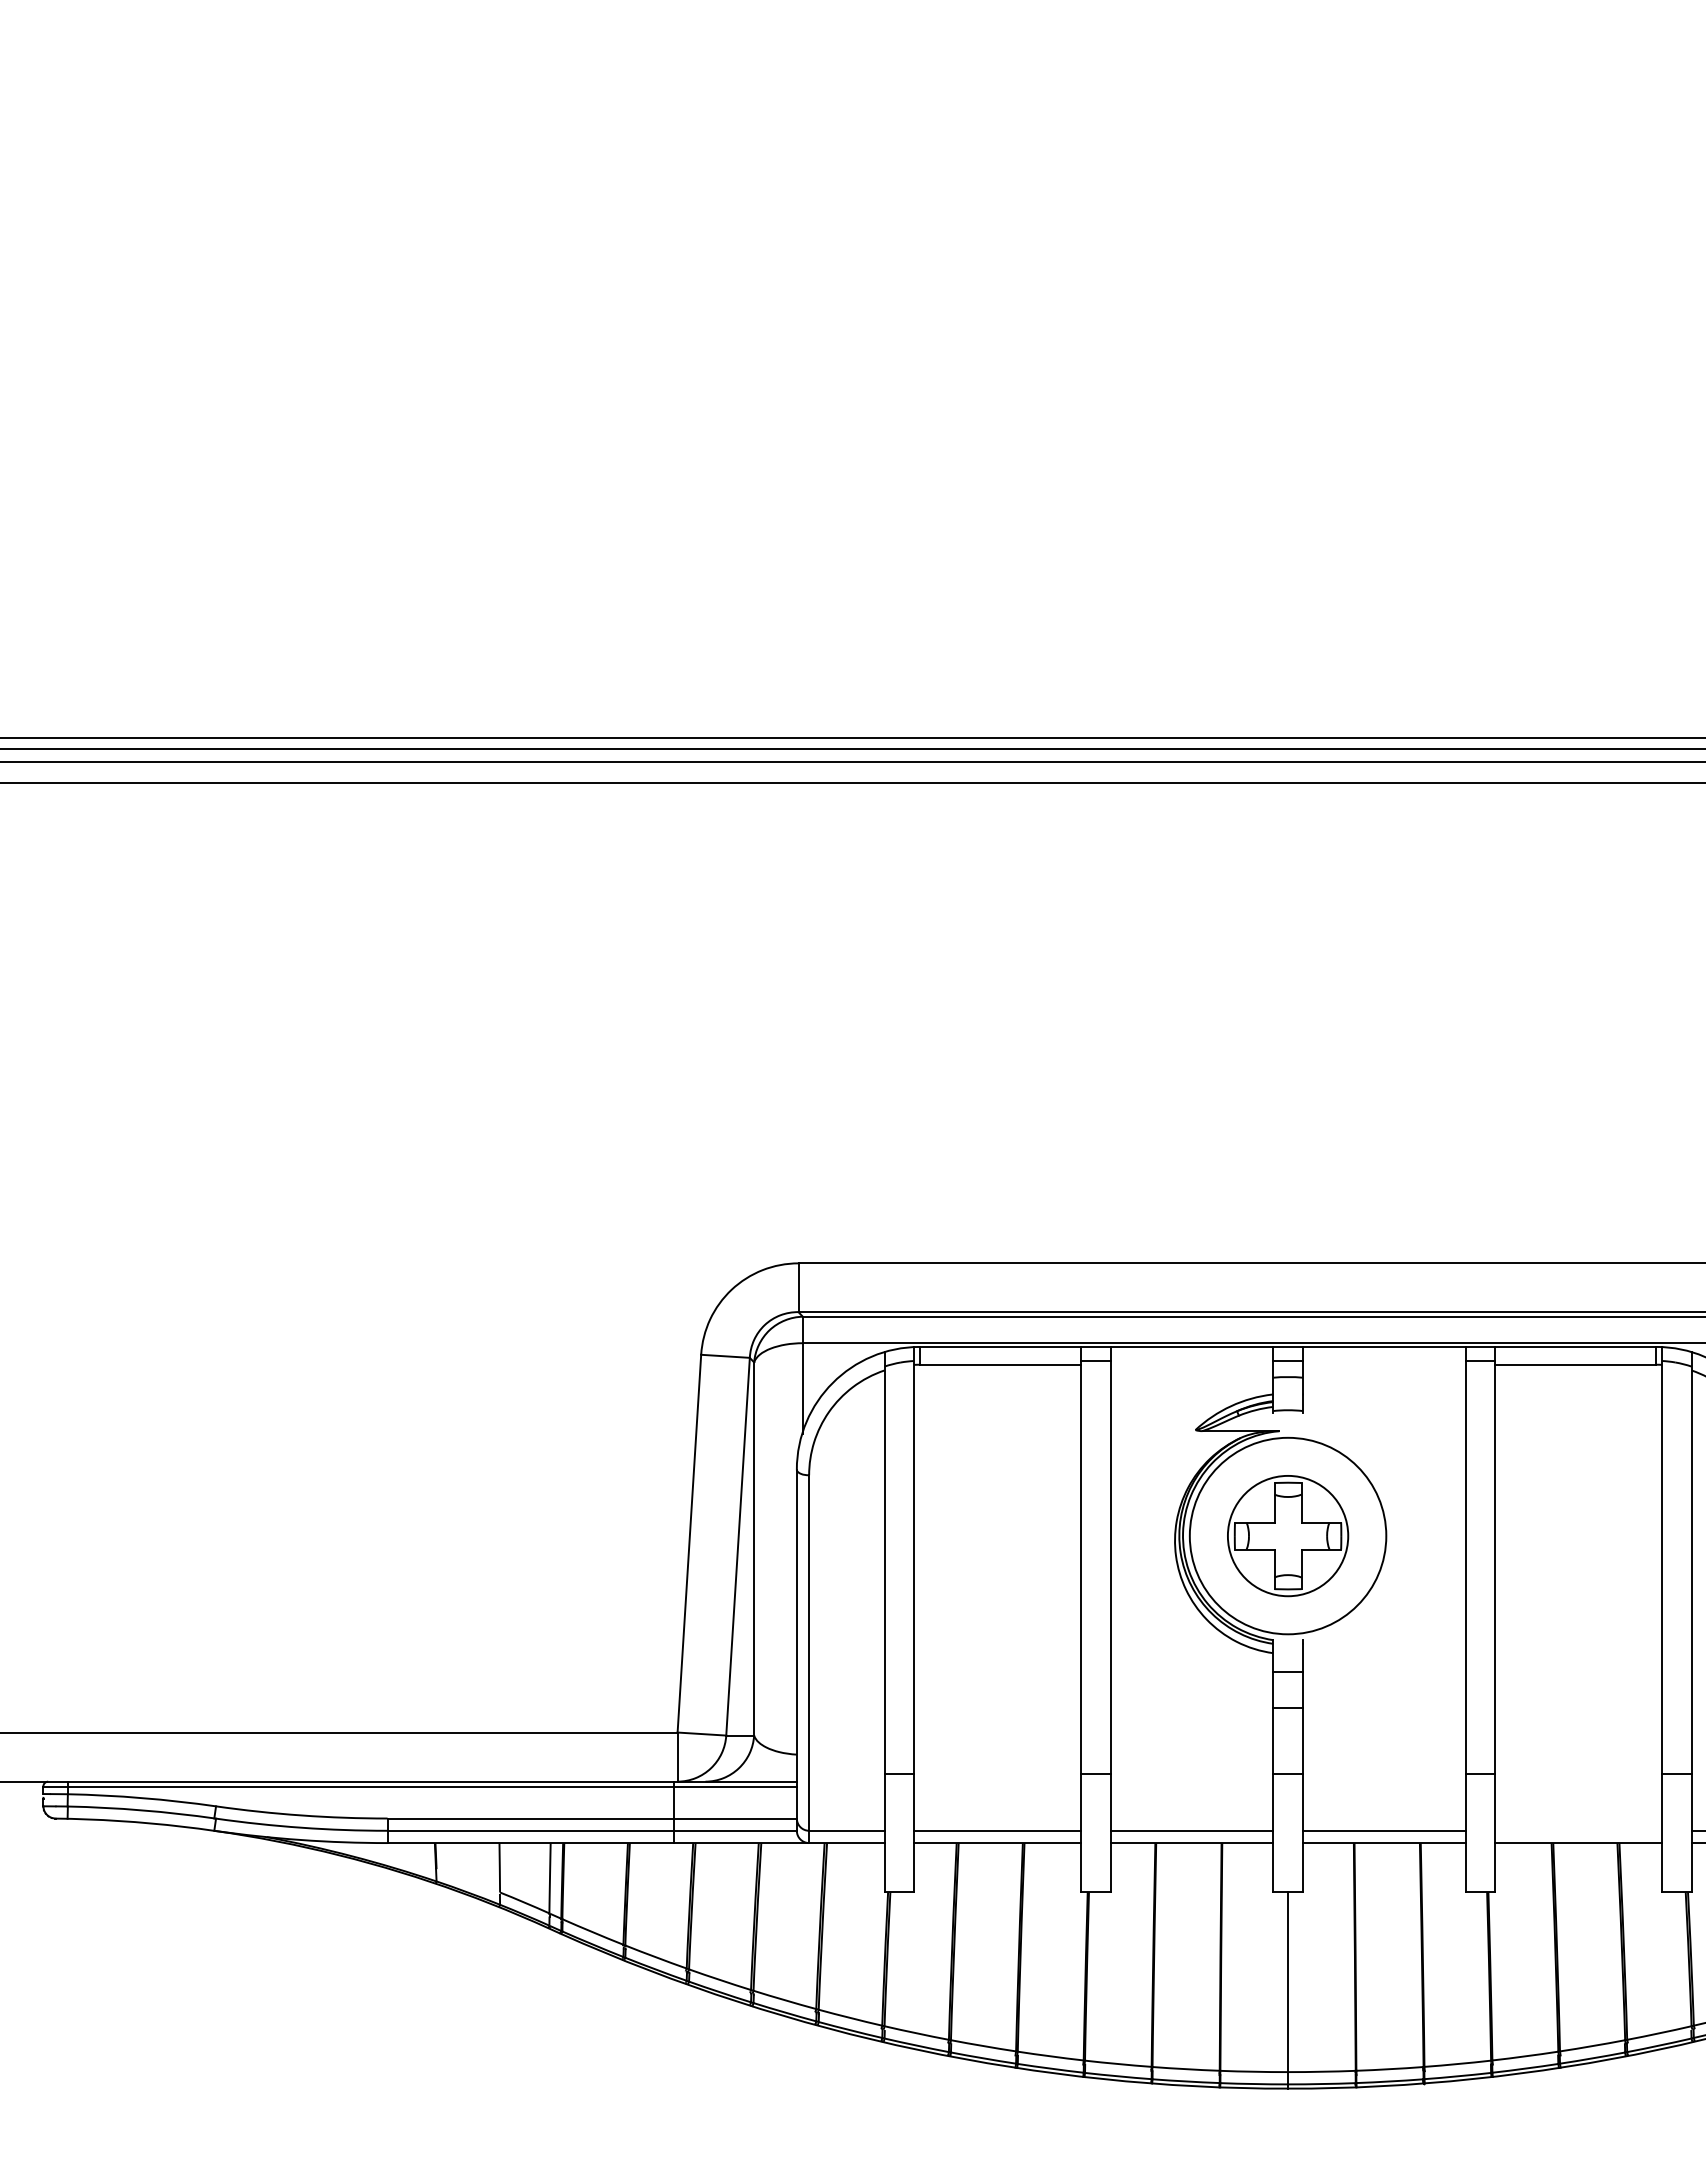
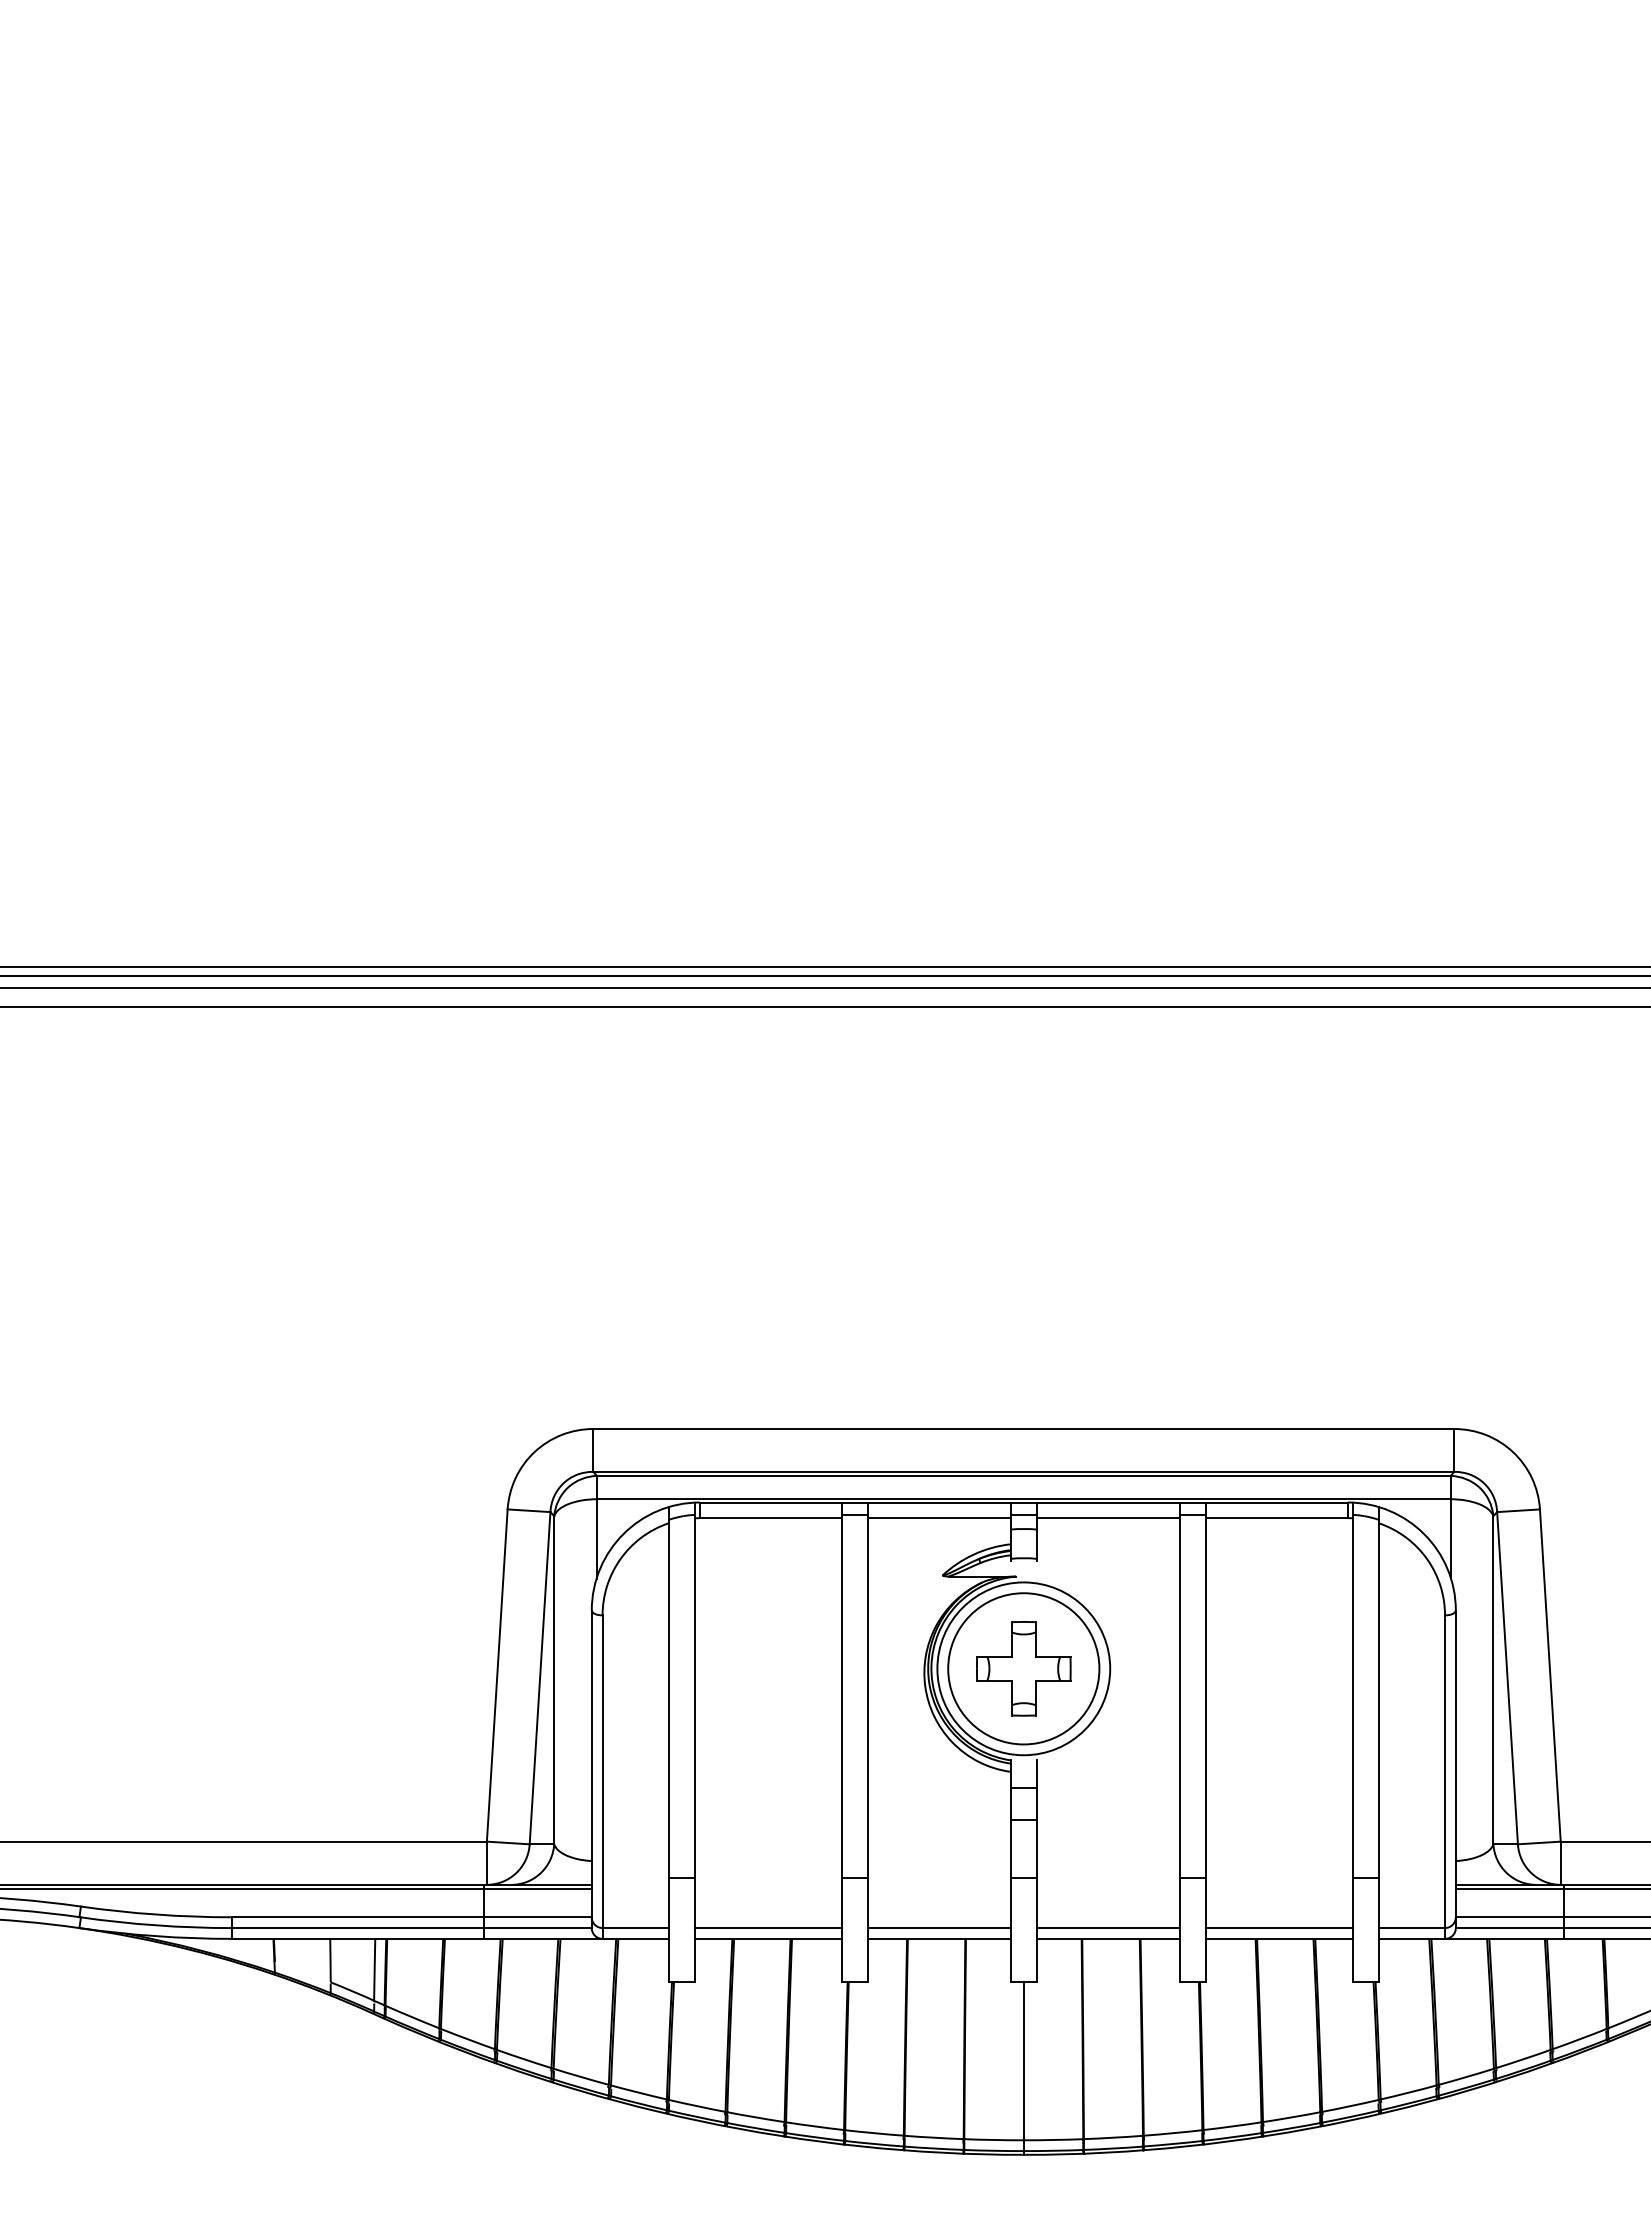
line: (1191, 1365) -> (938, 1518), added
line: (1383, 1365) -> (1107, 1518), added
circle: (1287, 1535) -> (1023, 1668), size x1.43
line: (1577, 1831) -> (1278, 1928), added

